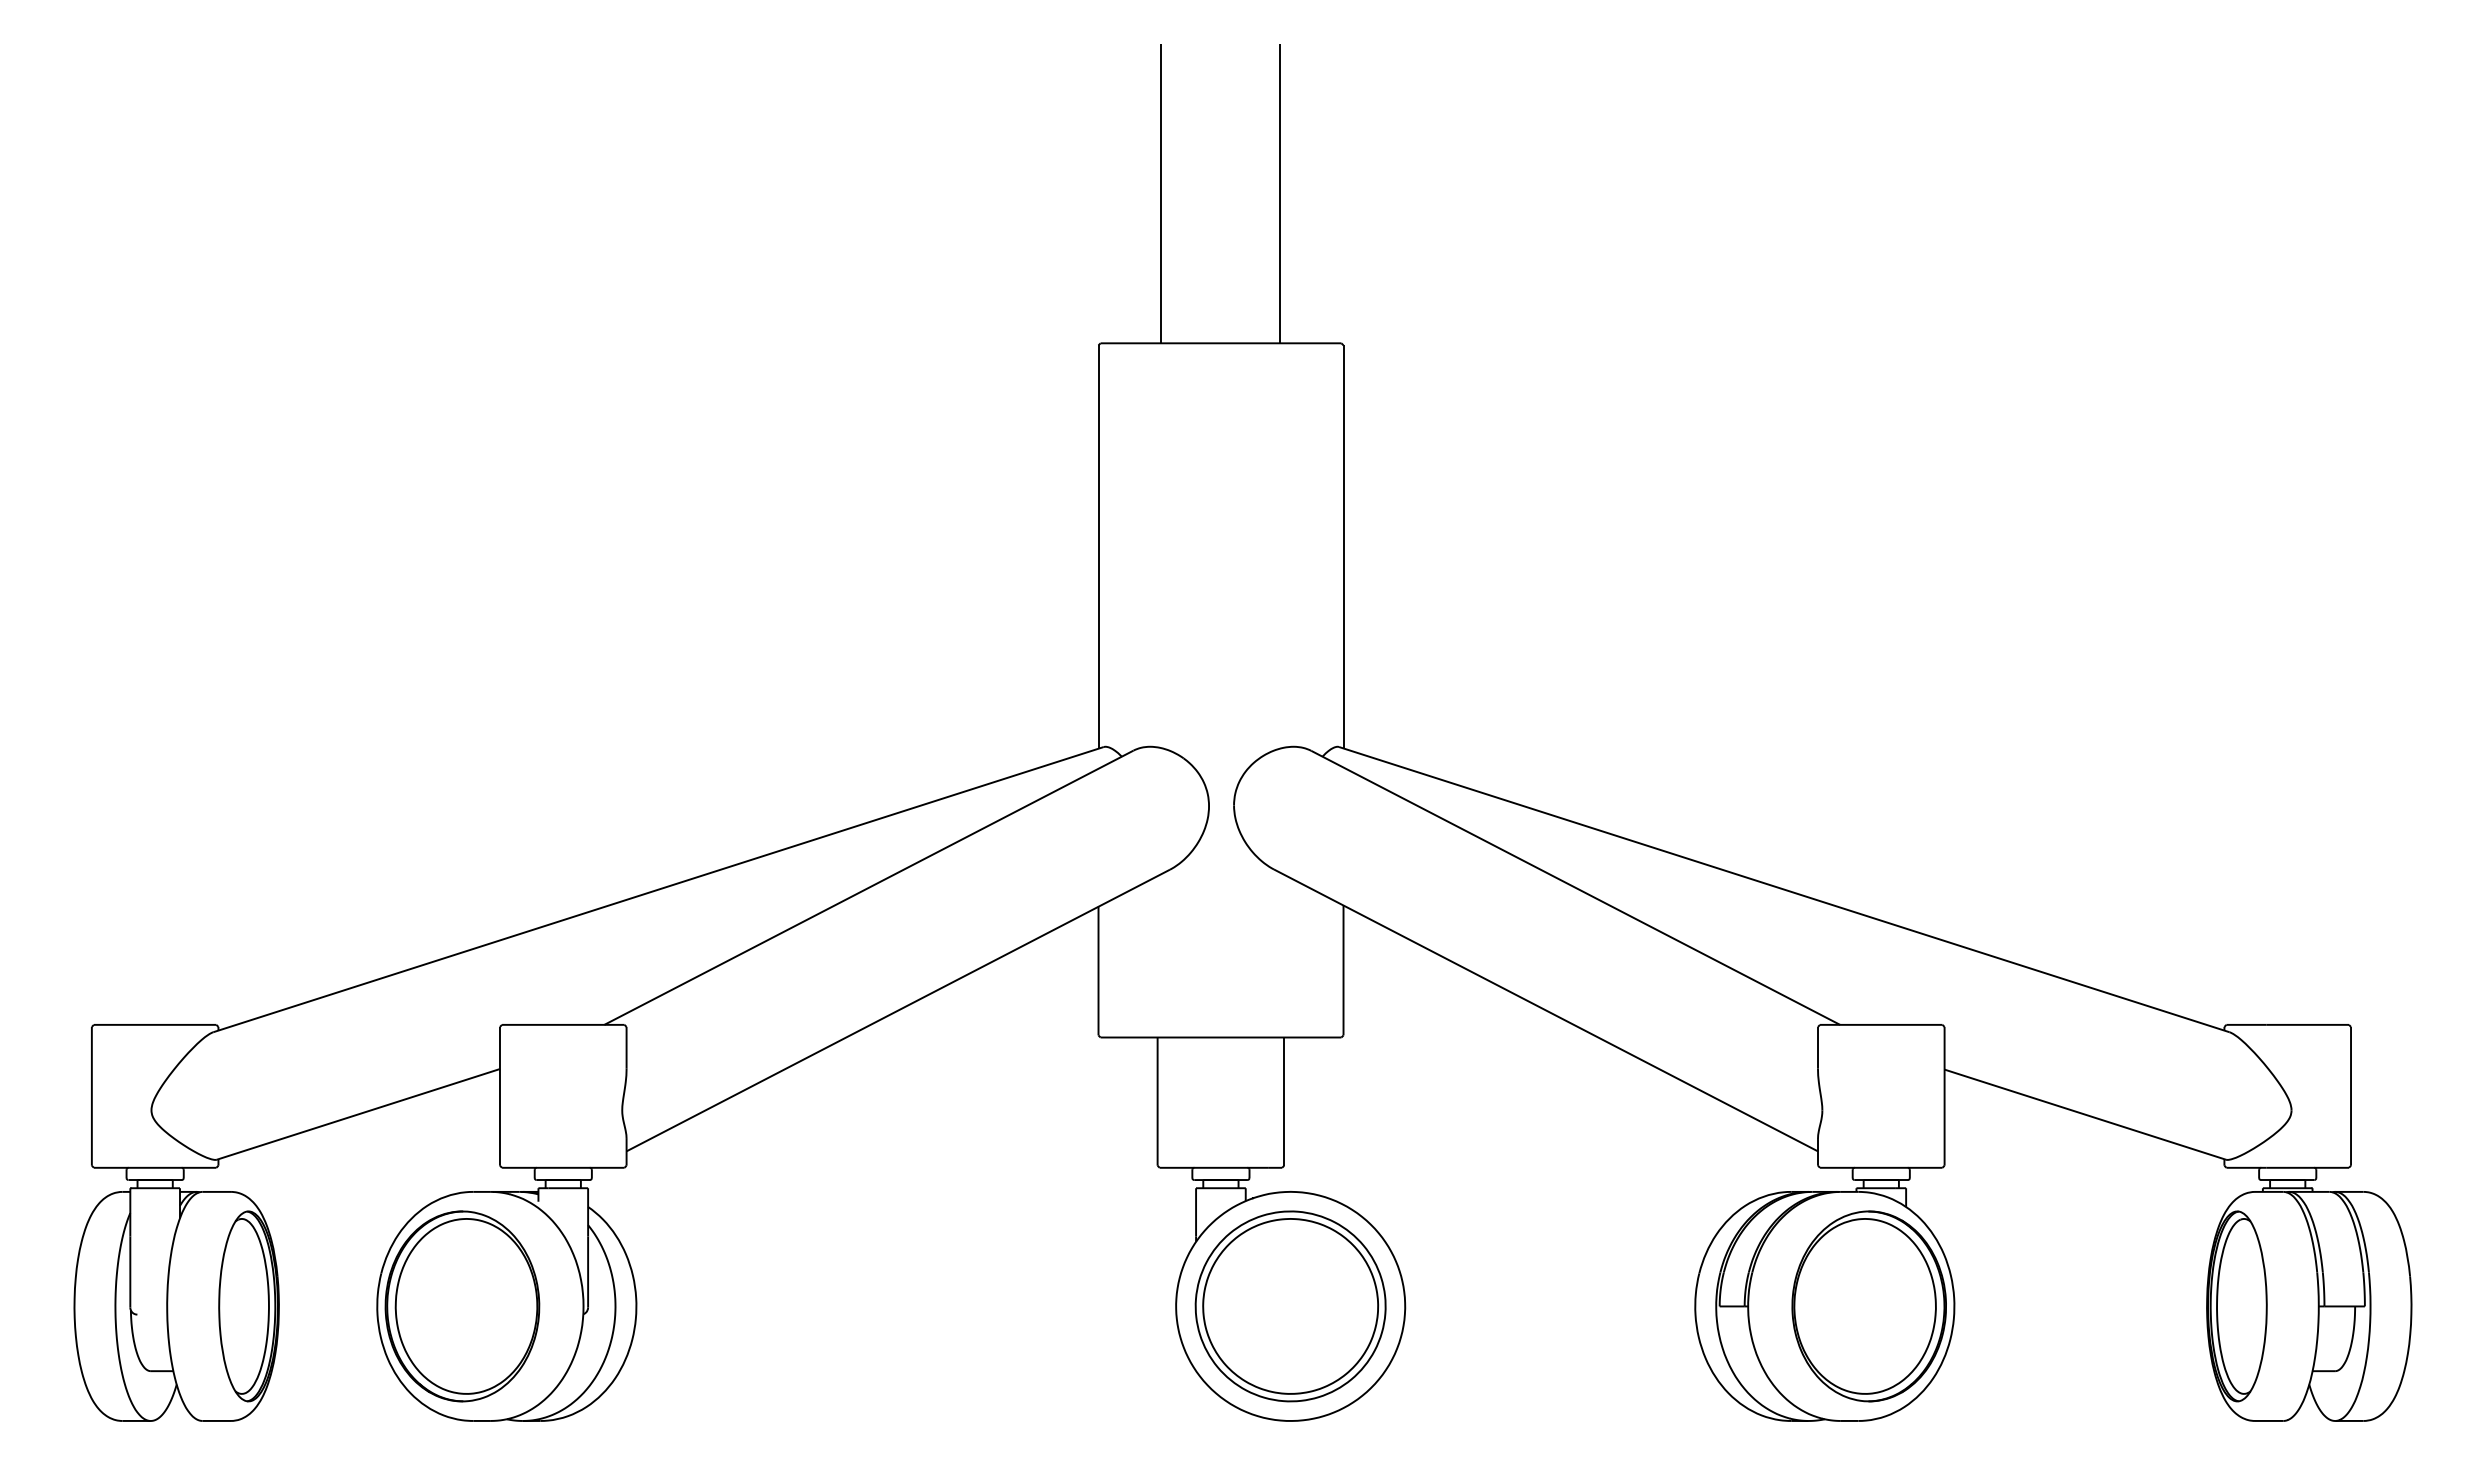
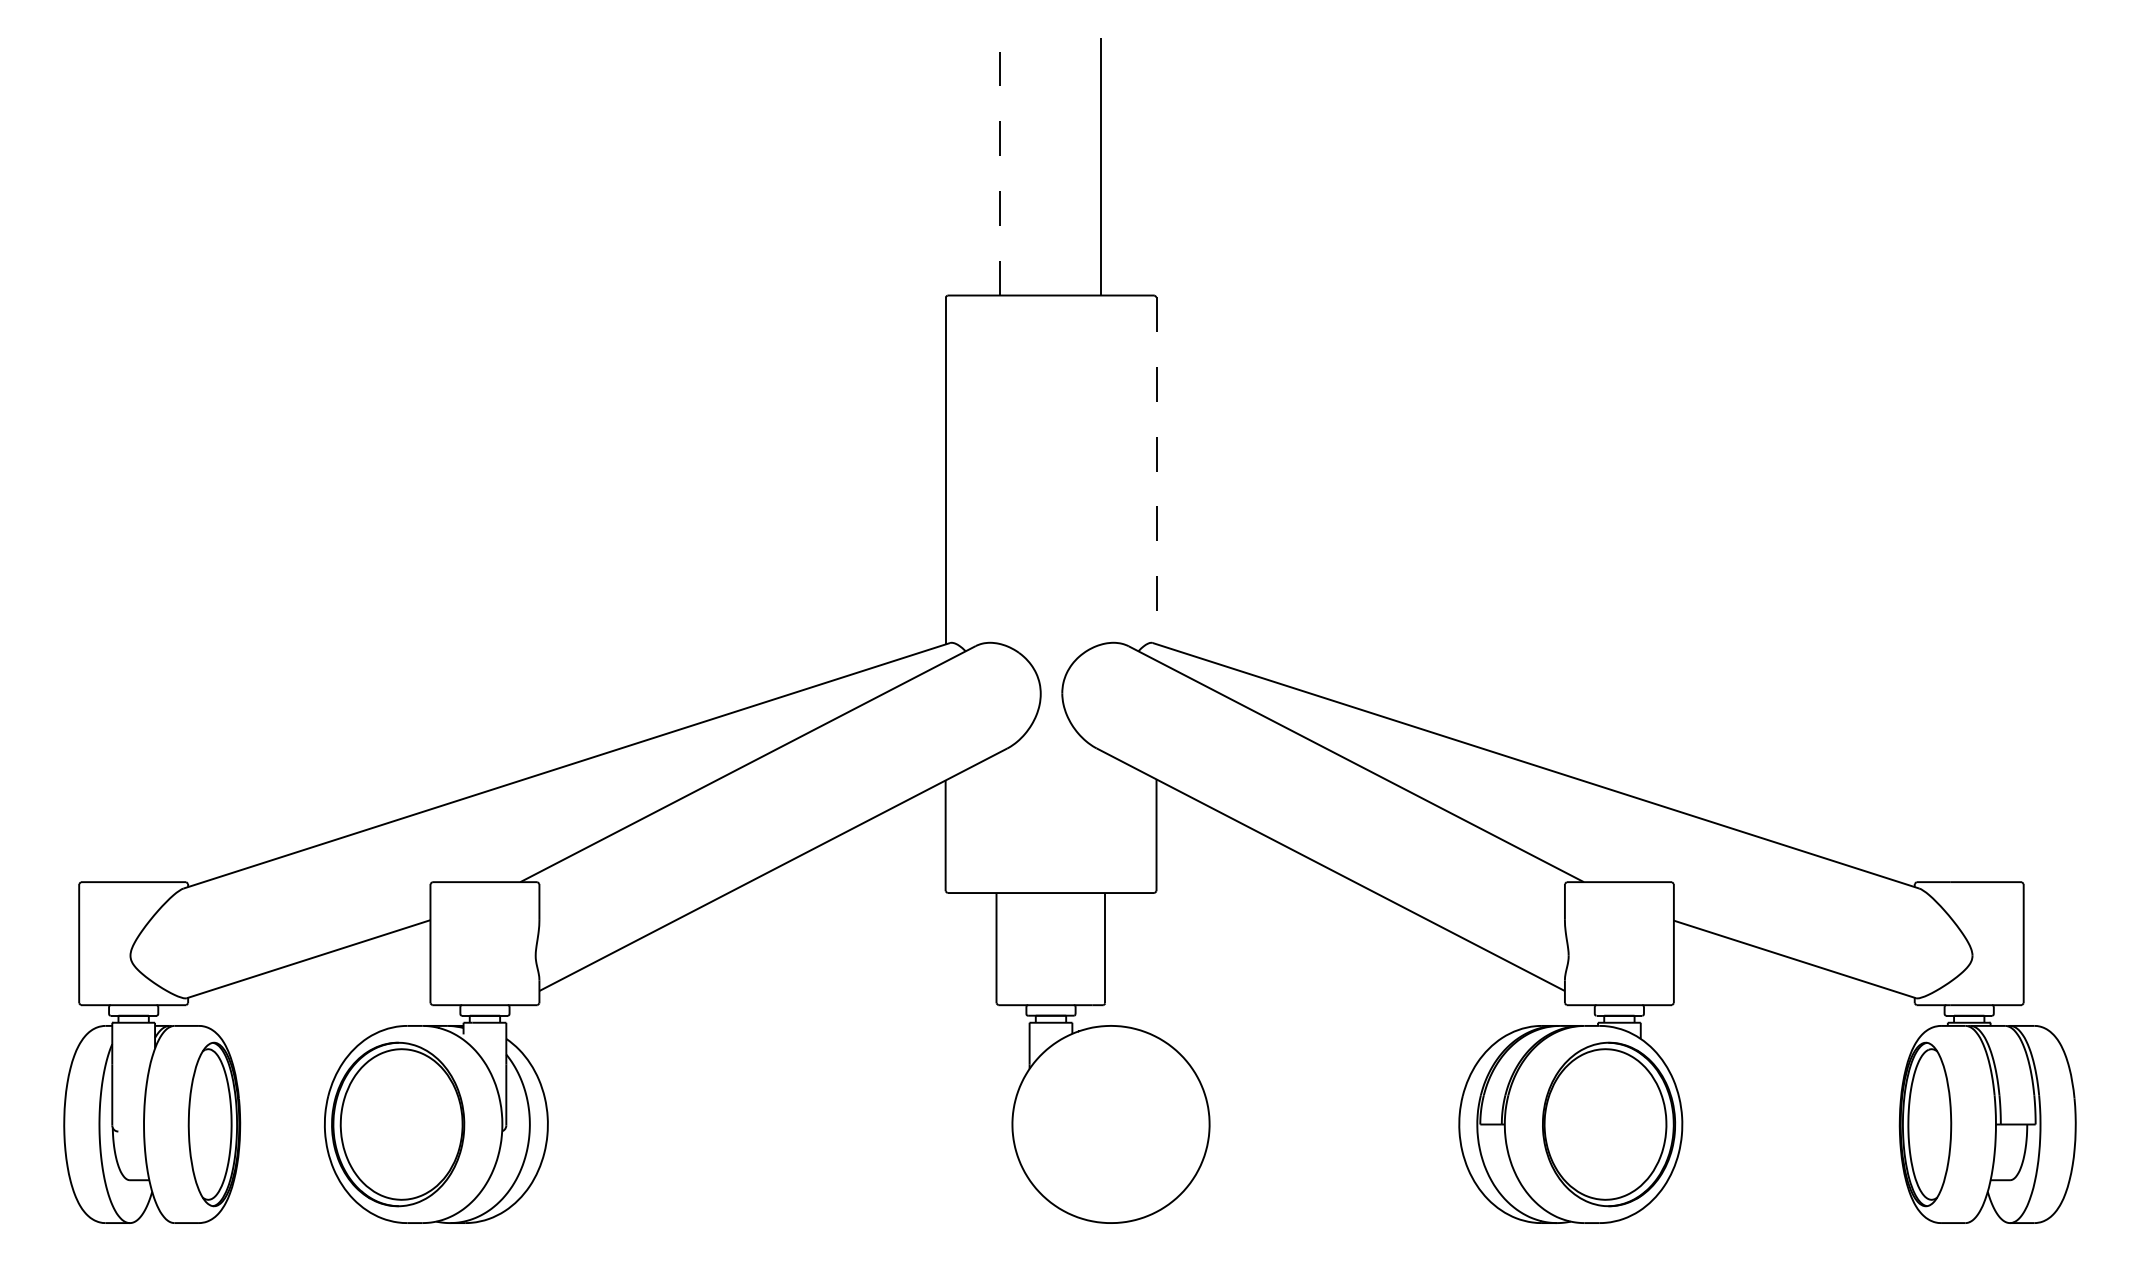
line: (1161, 193) -> (999, 166), solid -> dashed
line: (1343, 547) -> (1156, 471), solid -> dashed
part: (1290, 1306) -> (1110, 1124), removed

